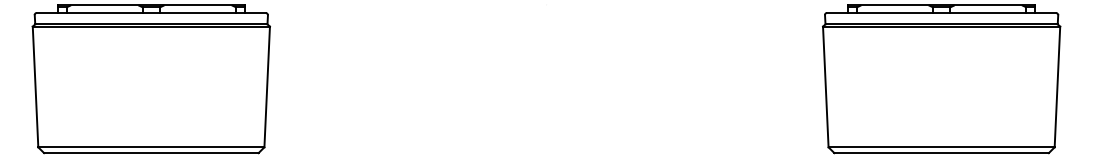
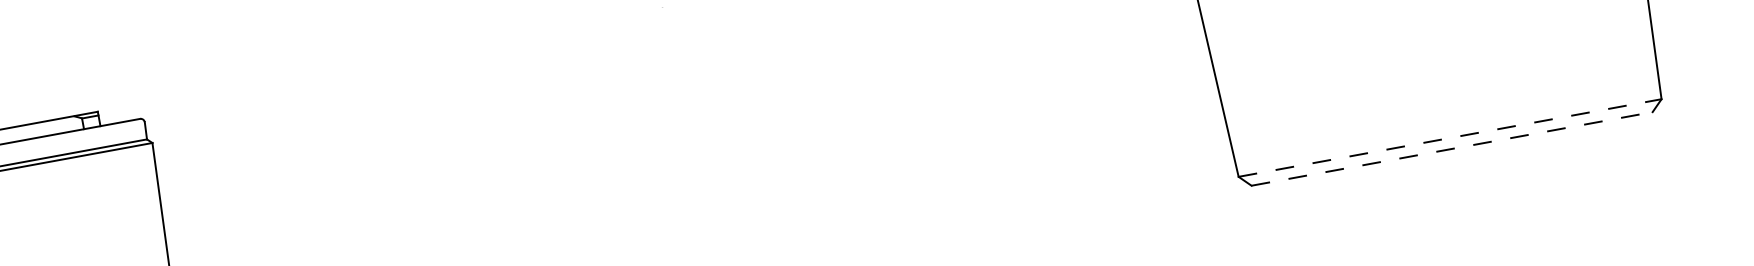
line: (942, 147) -> (1451, 138), solid -> dashed
line: (942, 153) -> (1453, 149), solid -> dashed

